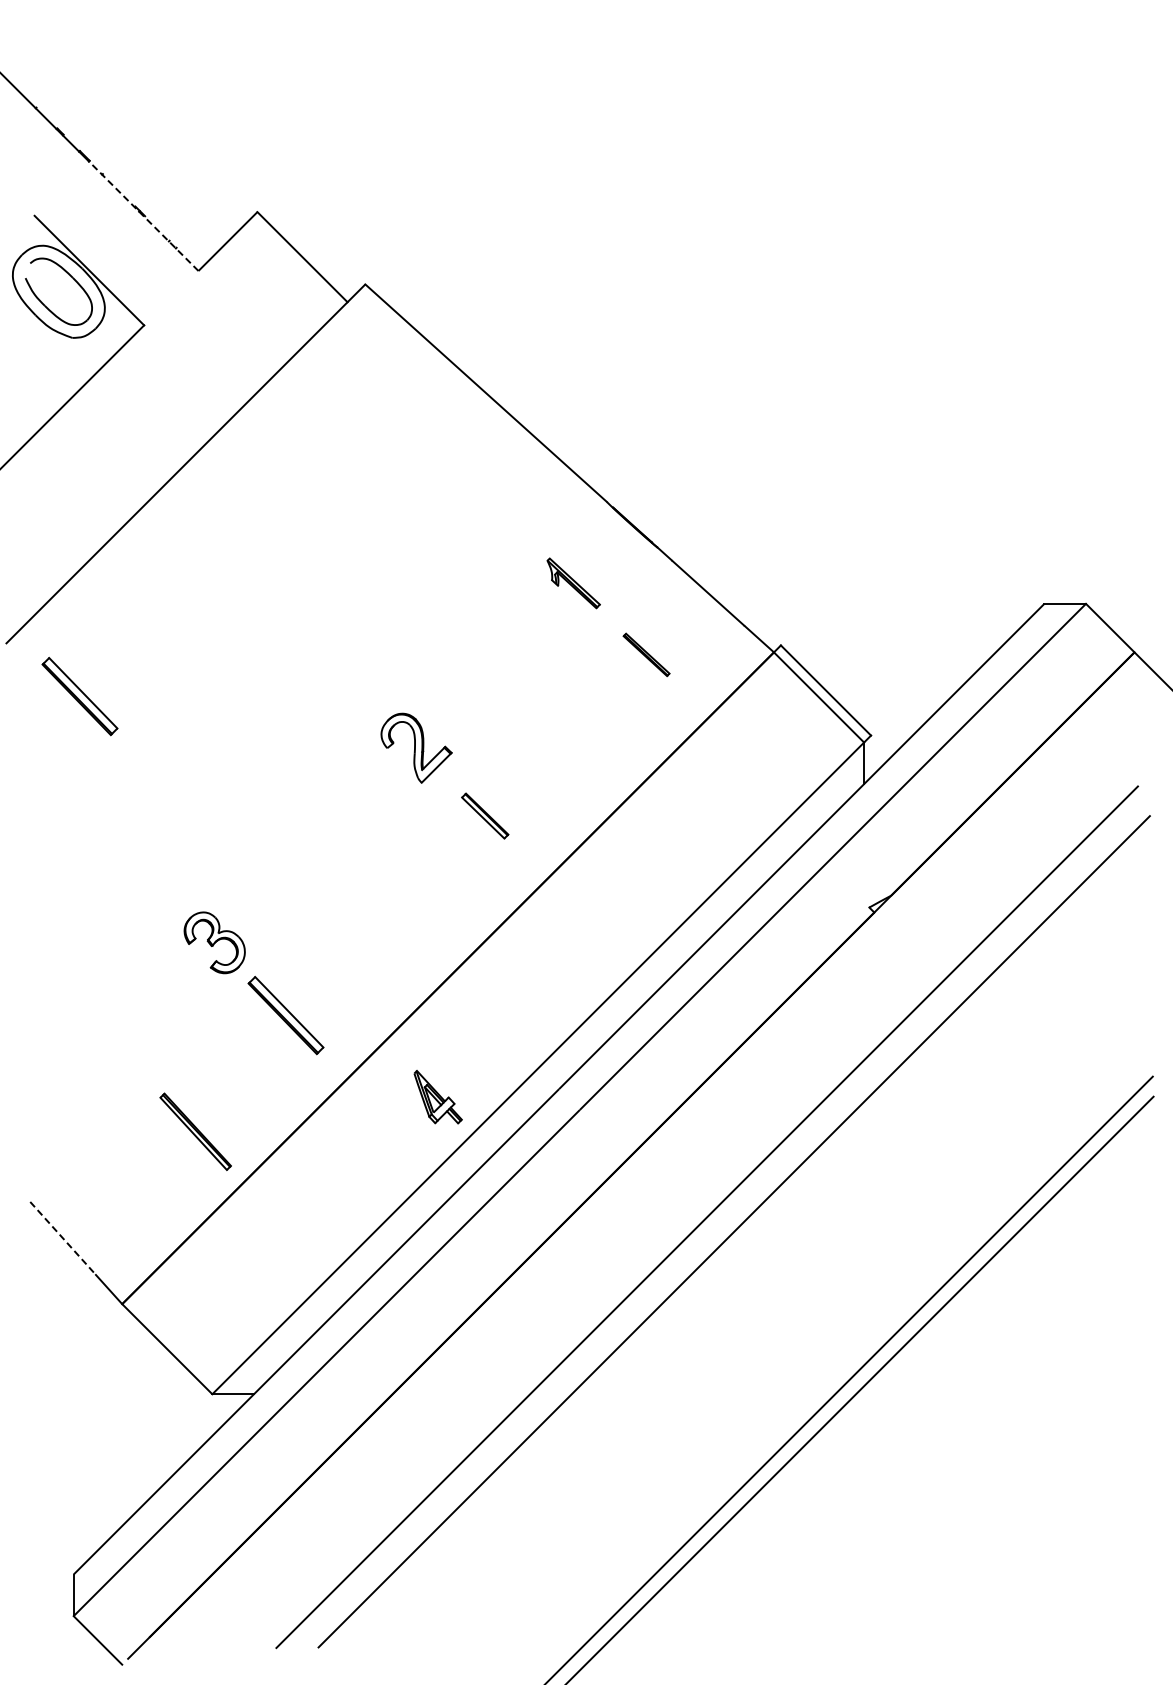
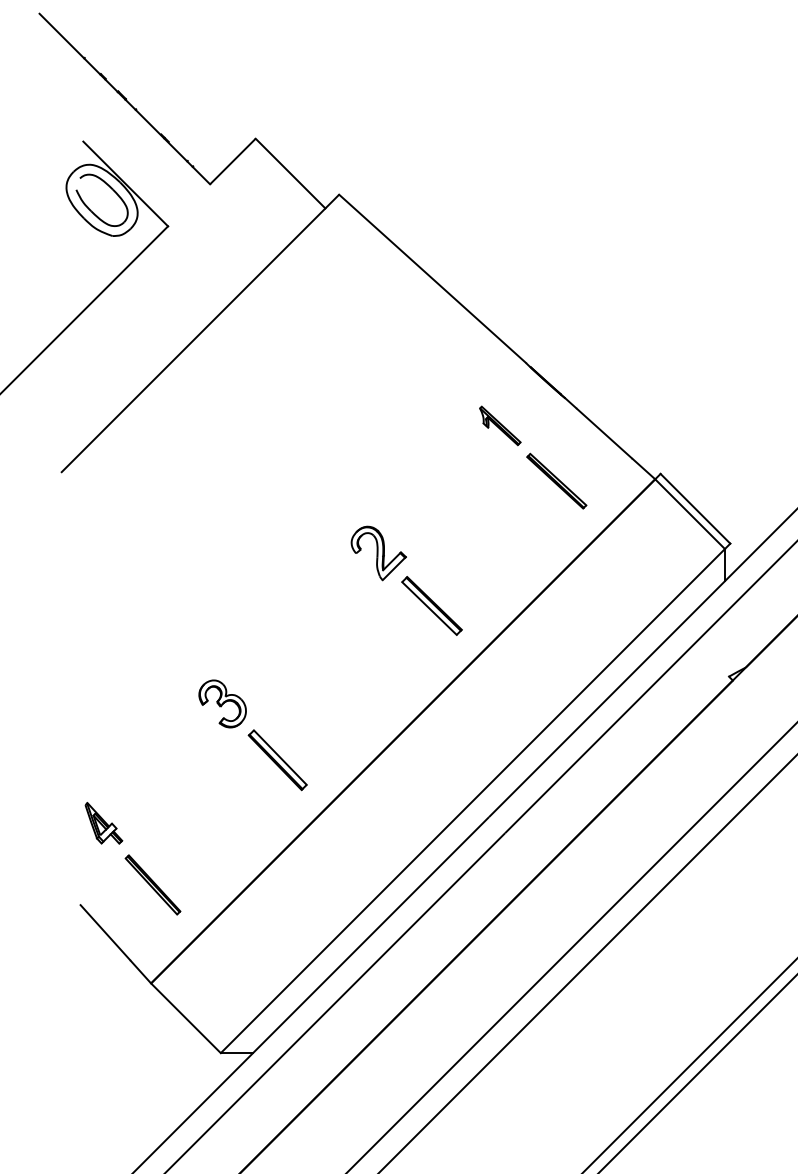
line: (143, 215) -> (167, 141), dashed -> solid
part: (646, 654) -> (556, 480), size x1.67
part: (79, 696) -> (118, 513), removed
part: (484, 815) -> (431, 605), size x1.67
part: (437, 1097) -> (103, 823), moved
part: (195, 1131) -> (152, 884), moved
line: (63, 1238) -> (105, 932), dashed -> solid

